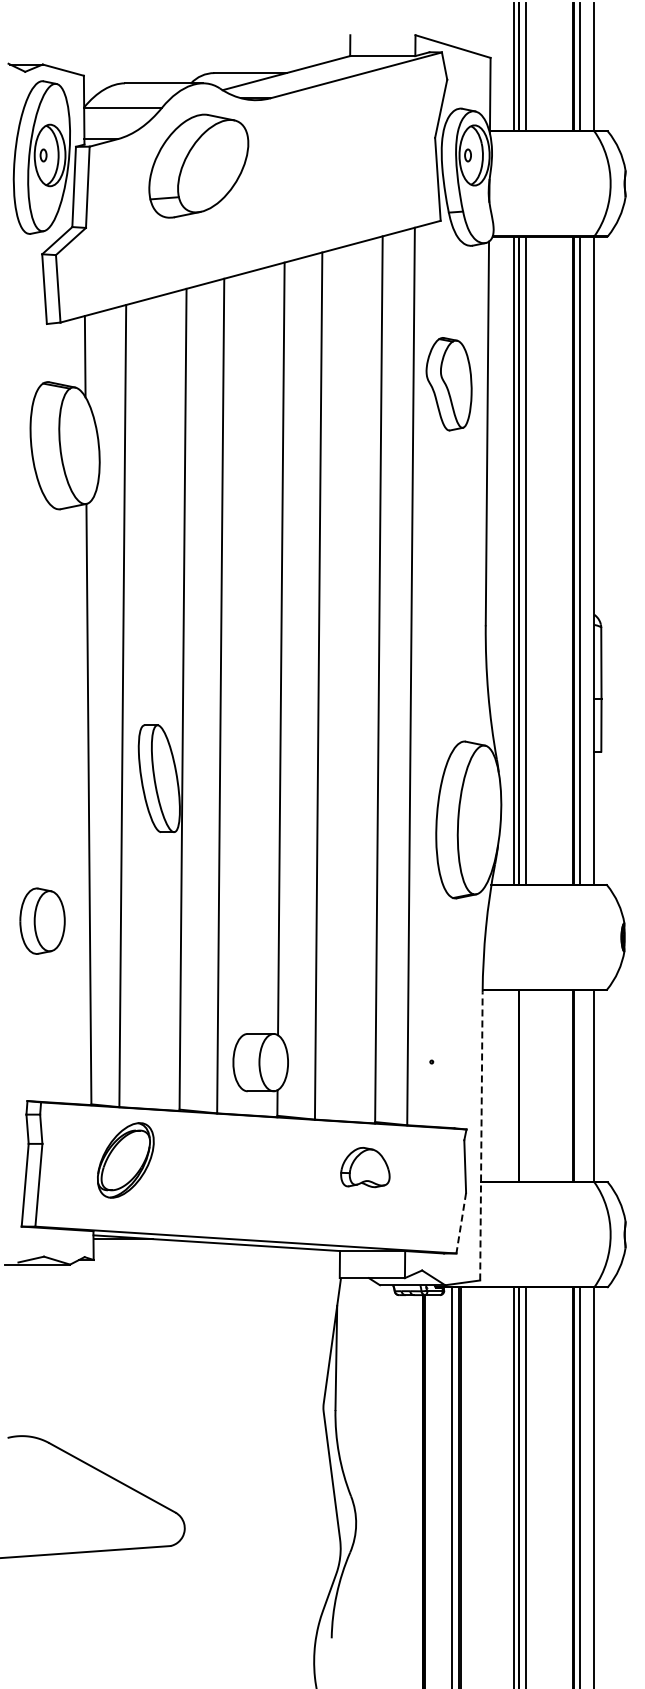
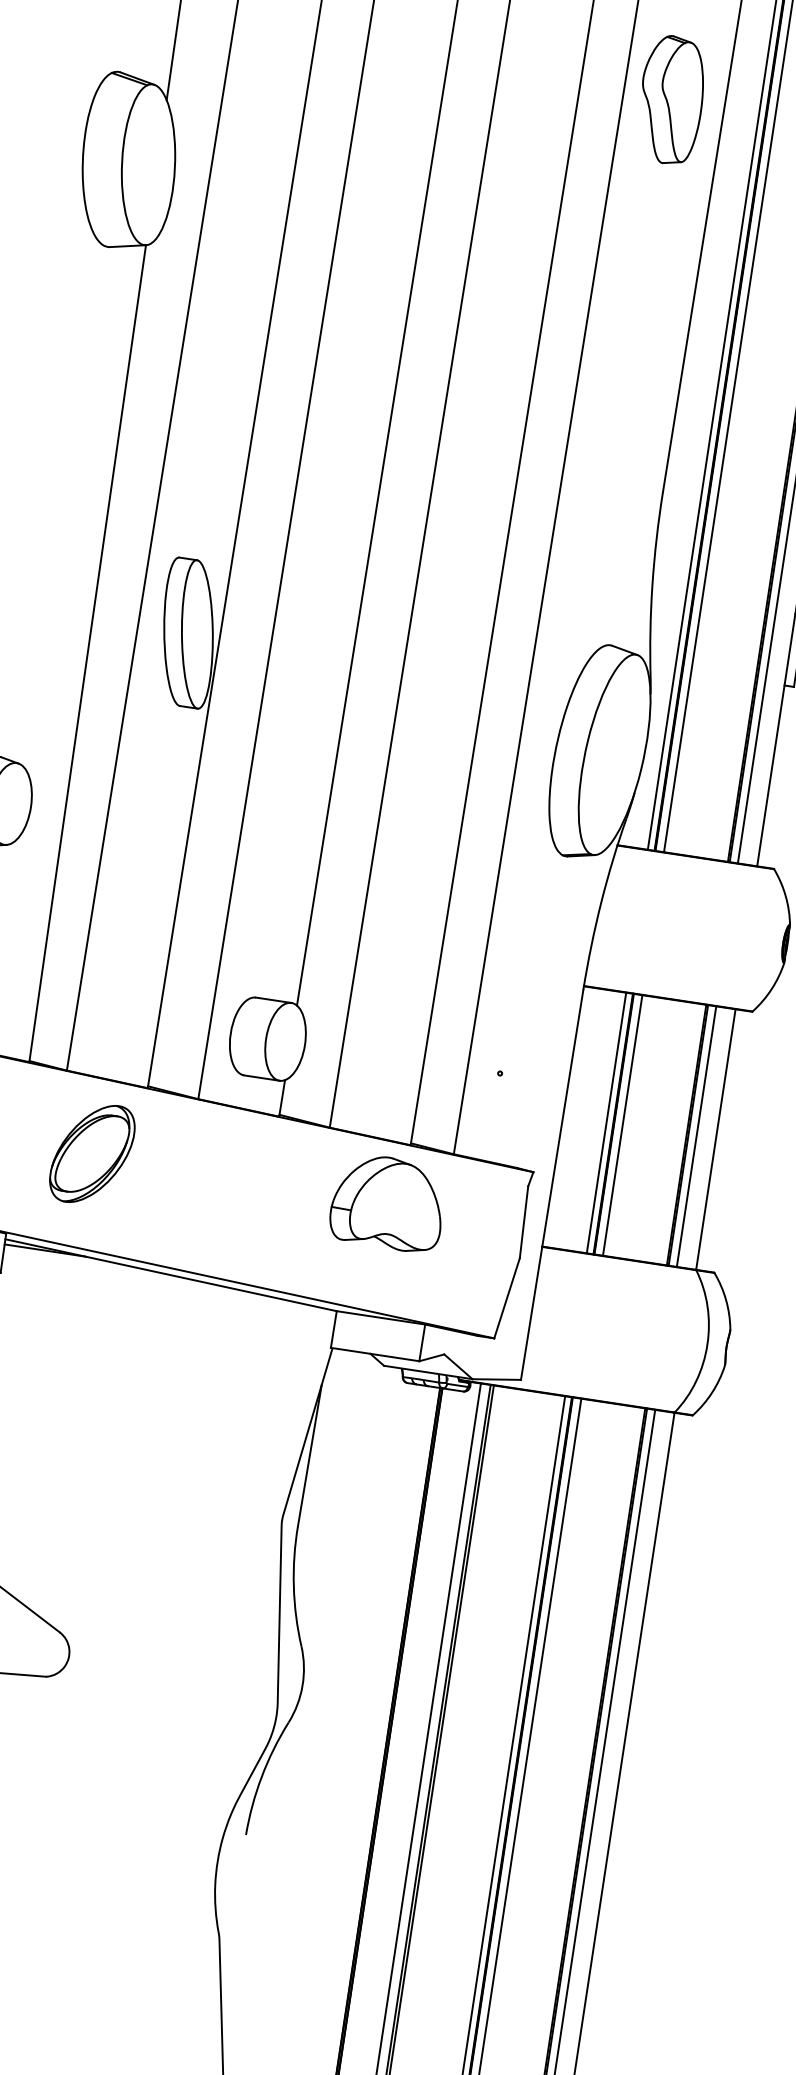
part: (448, 384) -> (670, 100), moved
line: (513, 1086) -> (606, 1123), added
line: (525, 1086) -> (622, 1125), added
line: (580, 1086) -> (696, 1137), added
line: (481, 1136) -> (552, 1184), dashed -> solid
part: (125, 1160) -> (91, 1154), moved
part: (365, 1167) -> (388, 1203), size x1.67
line: (461, 1223) -> (507, 1298), dashed -> solid

